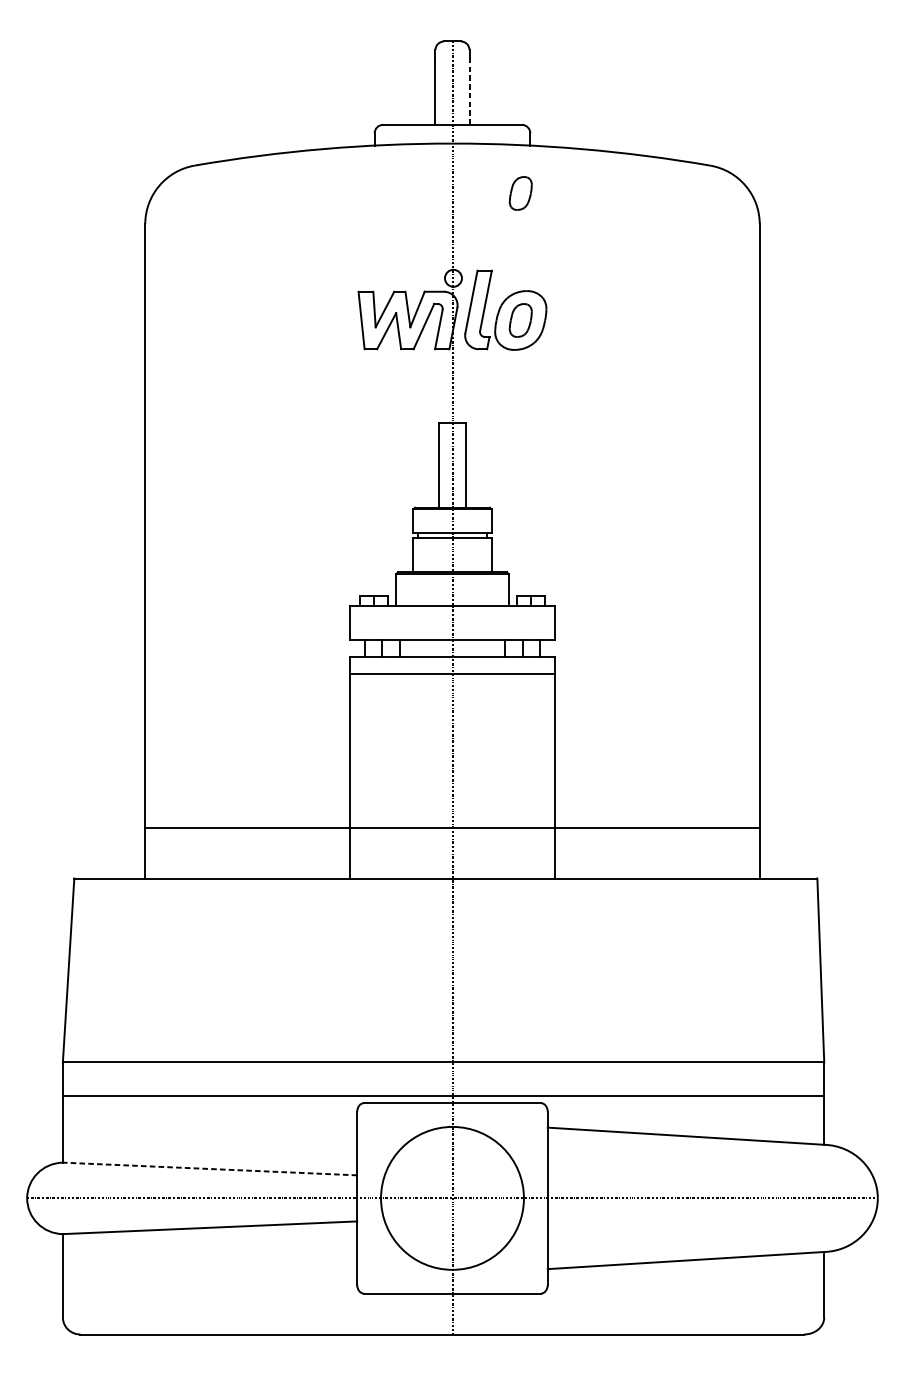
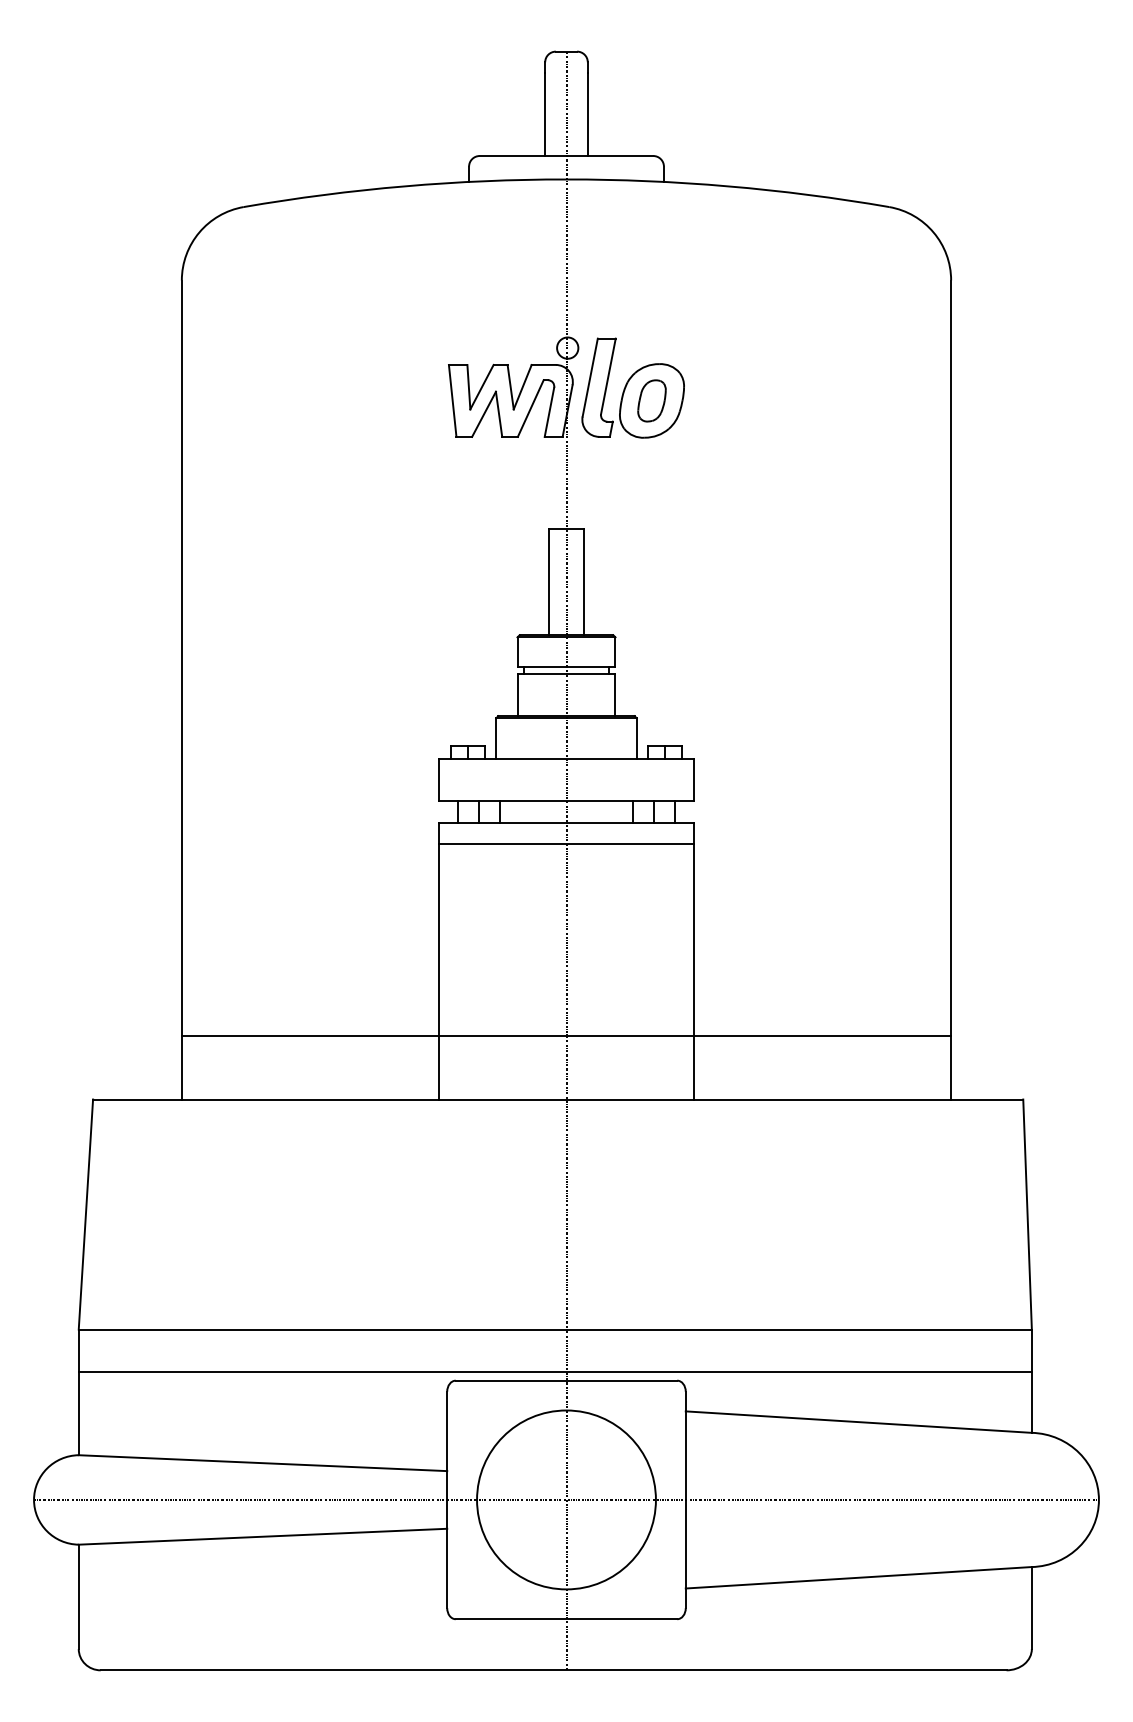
line: (469, 91) -> (587, 114), dashed -> solid
part: (520, 193) -> (651, 241), removed
line: (209, 1169) -> (262, 1463), dashed -> solid

